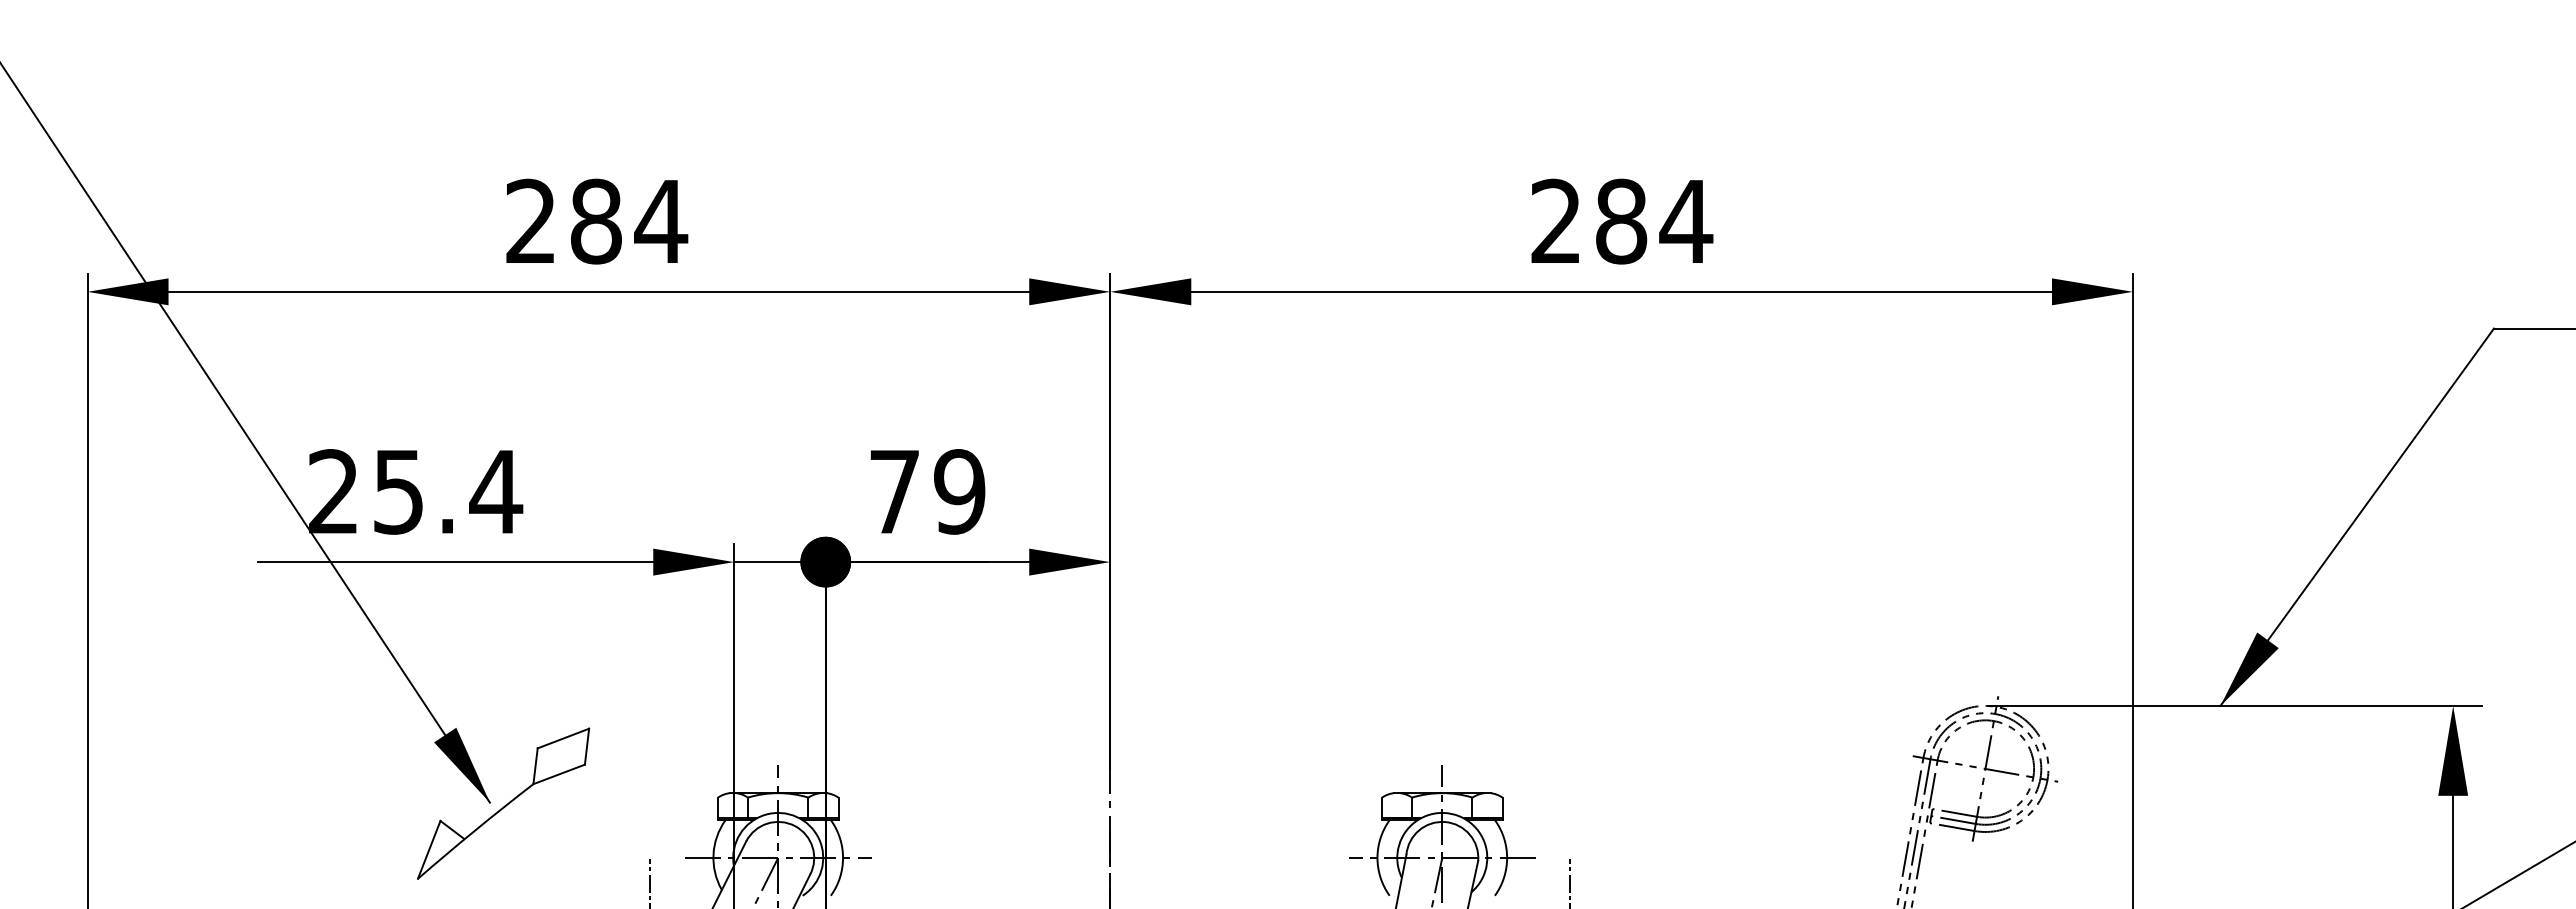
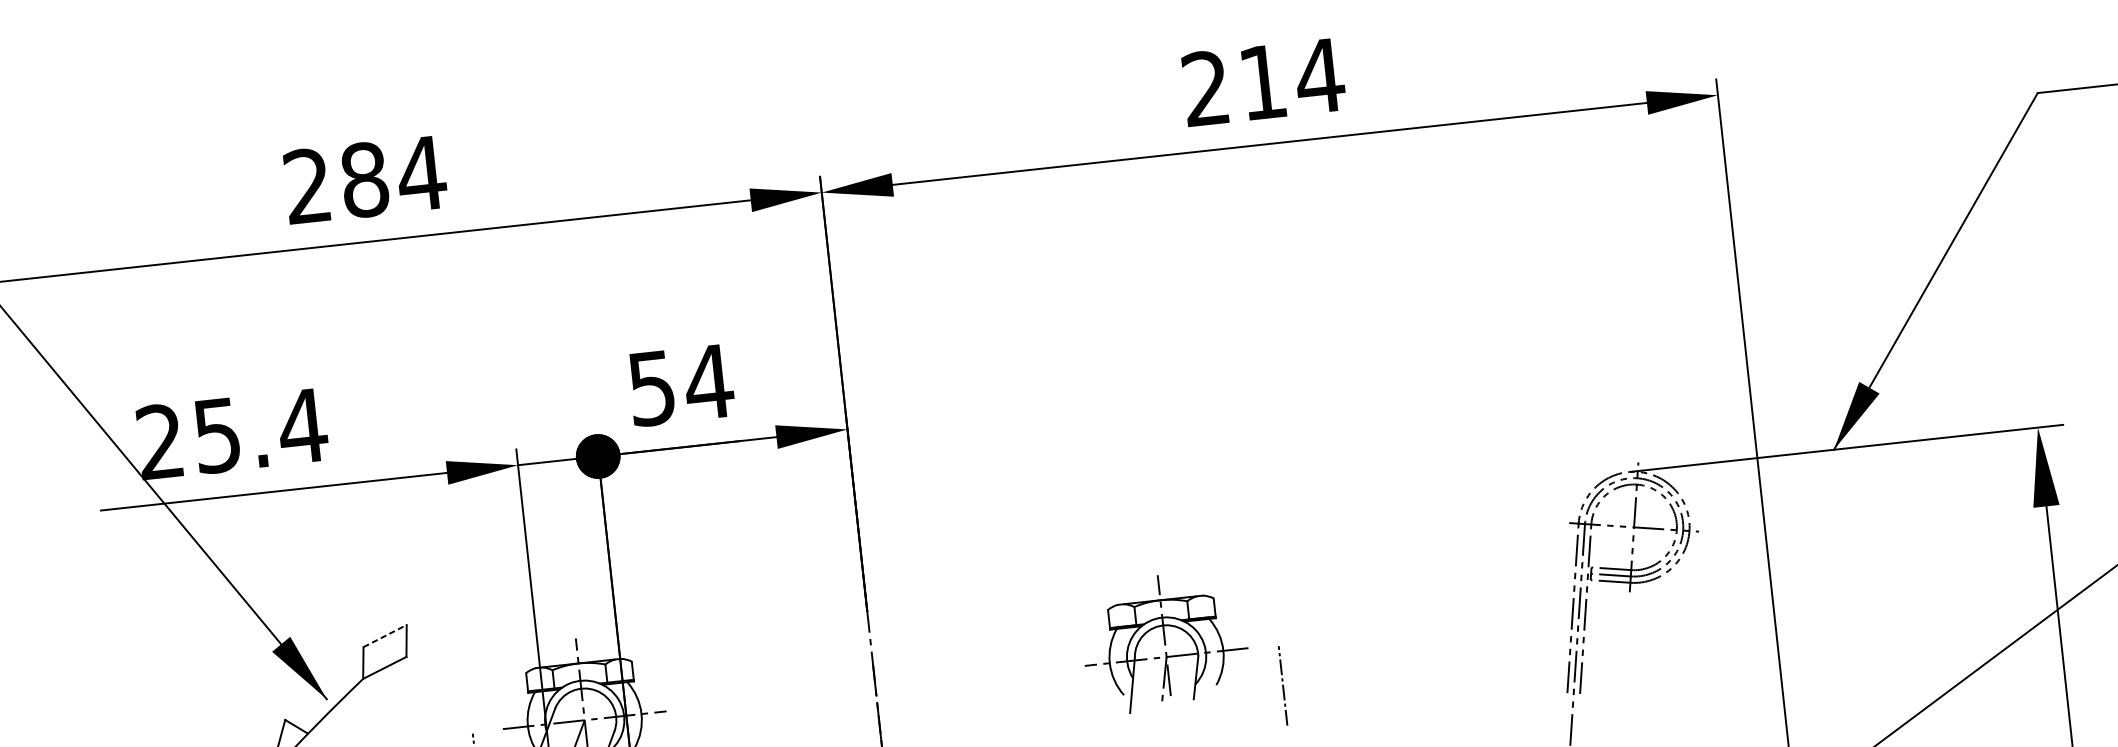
text: (1621, 221) -> (1263, 82), 284 -> 214
text: (928, 491) -> (681, 384), 79 -> 54
line: (563, 738) -> (385, 636), solid -> dashed

